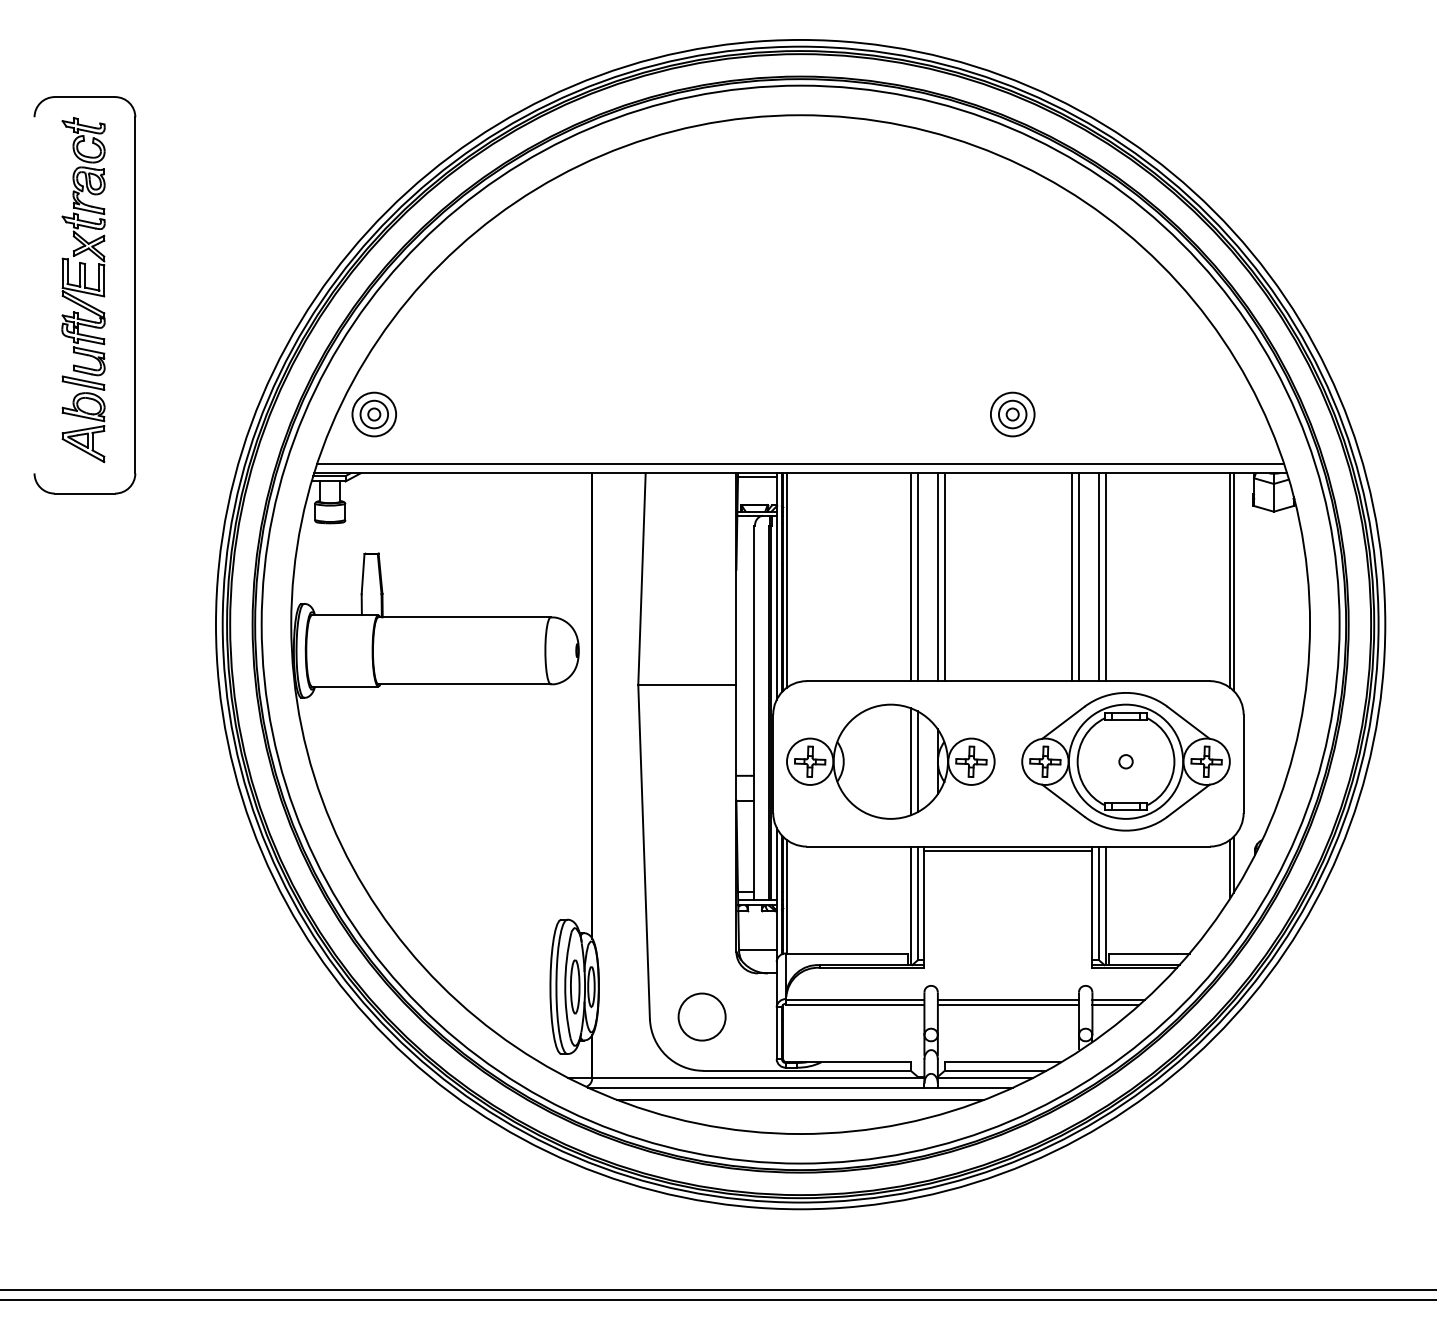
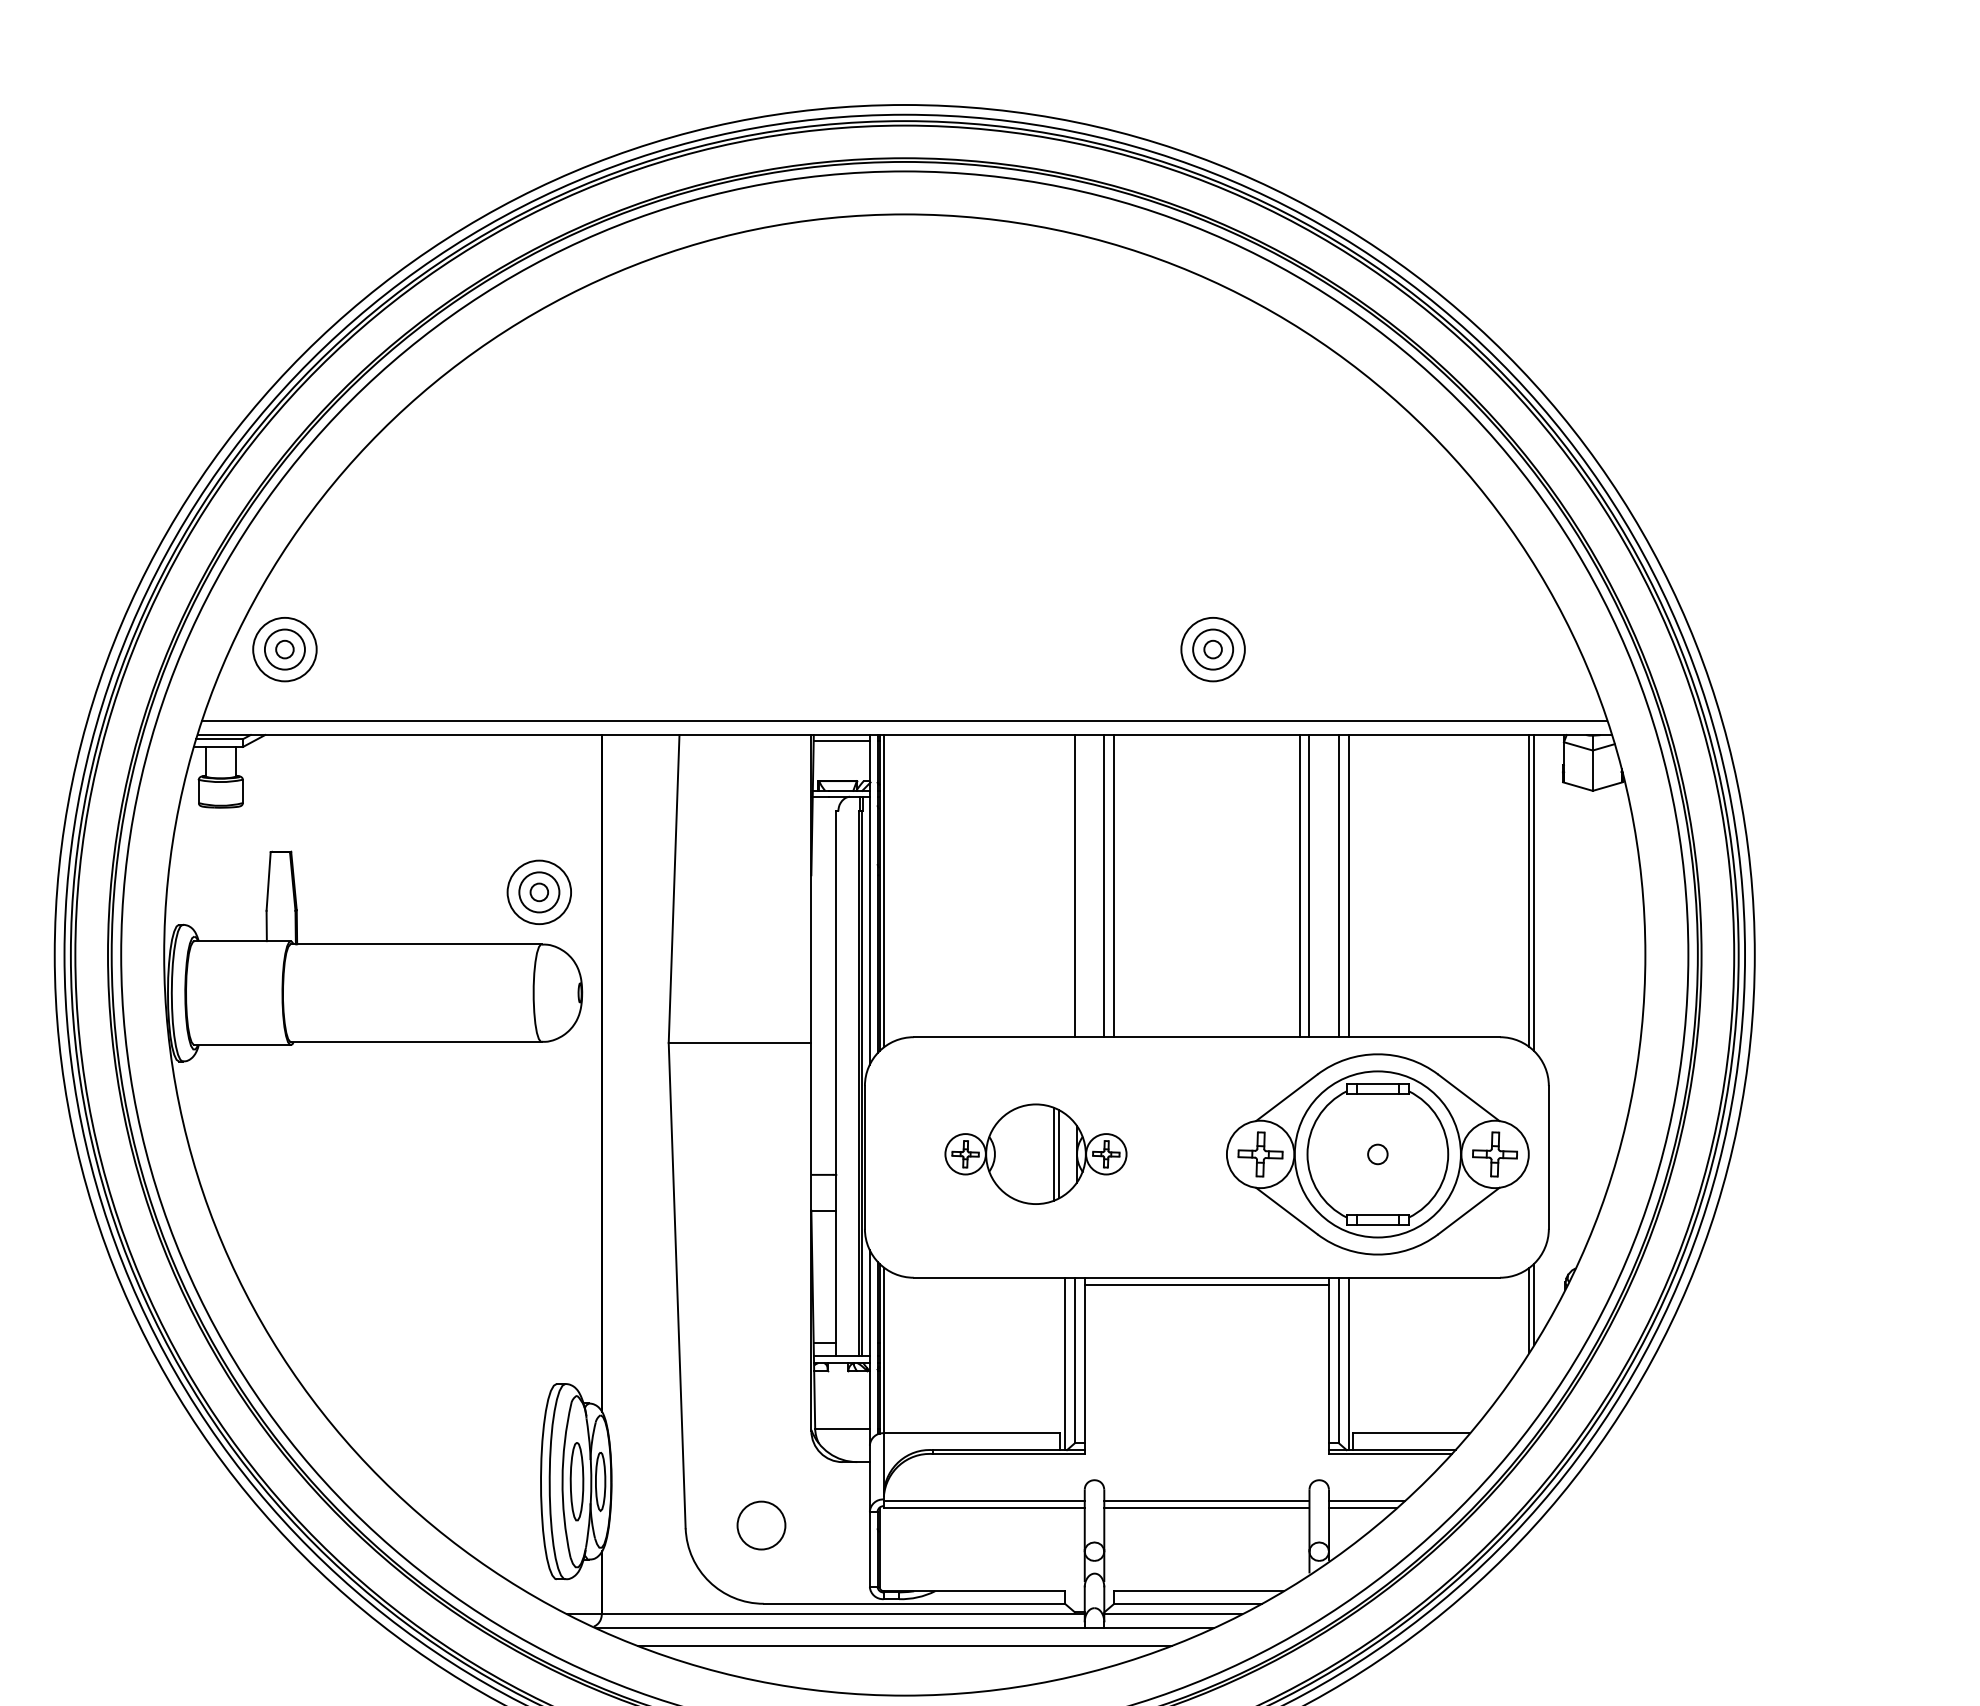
line: (910, 577) -> (1064, 886), removed
part: (548, 581) -> (538, 892), added
part: (890, 761) -> (1035, 1154), size x0.6
circle: (701, 1016) -> (760, 1524), size x0.7

